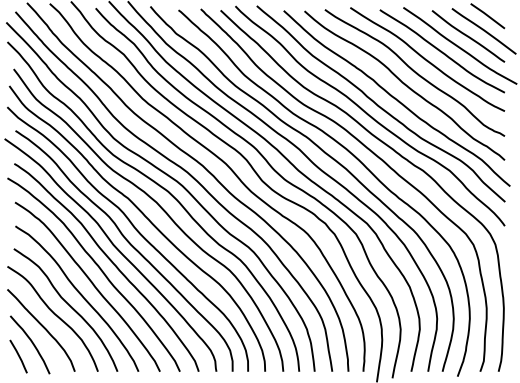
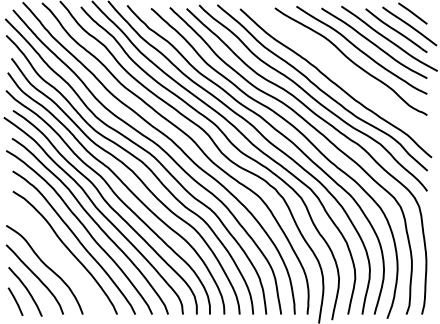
curve: (404, 85) -> (342, 72), removed
curve: (68, 305) -> (57, 258), removed

